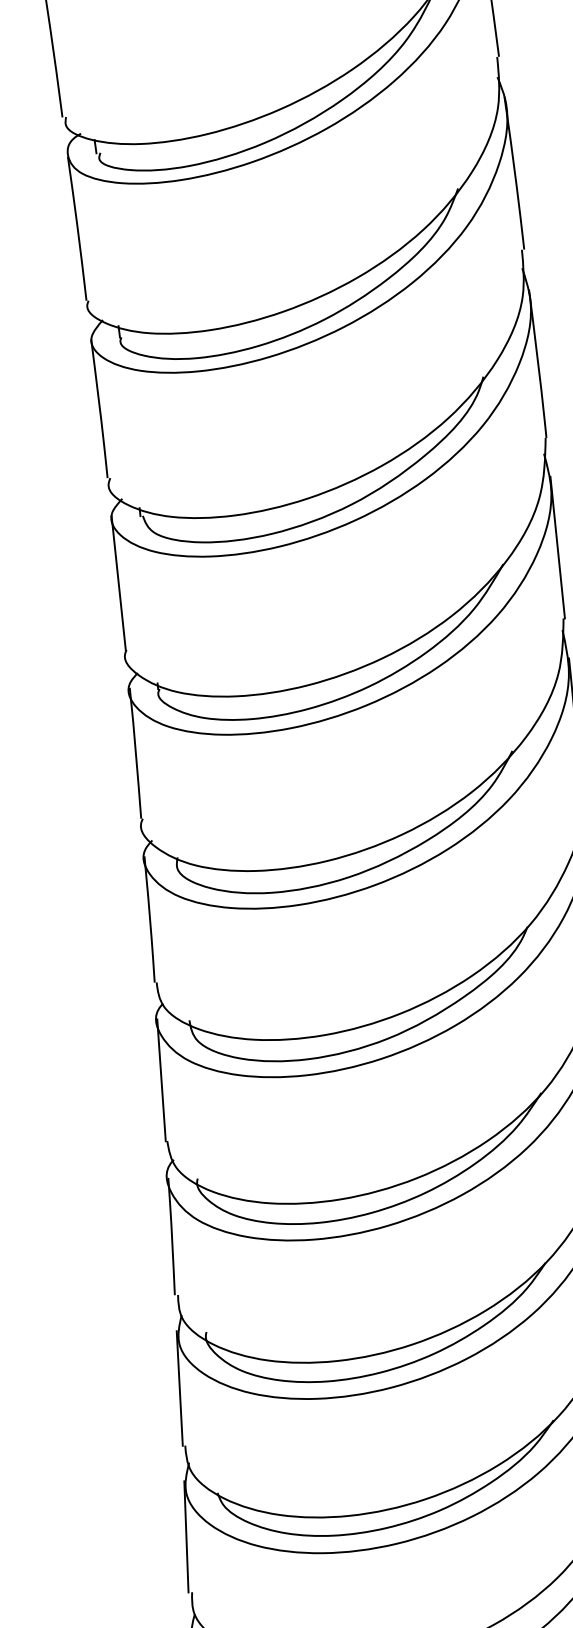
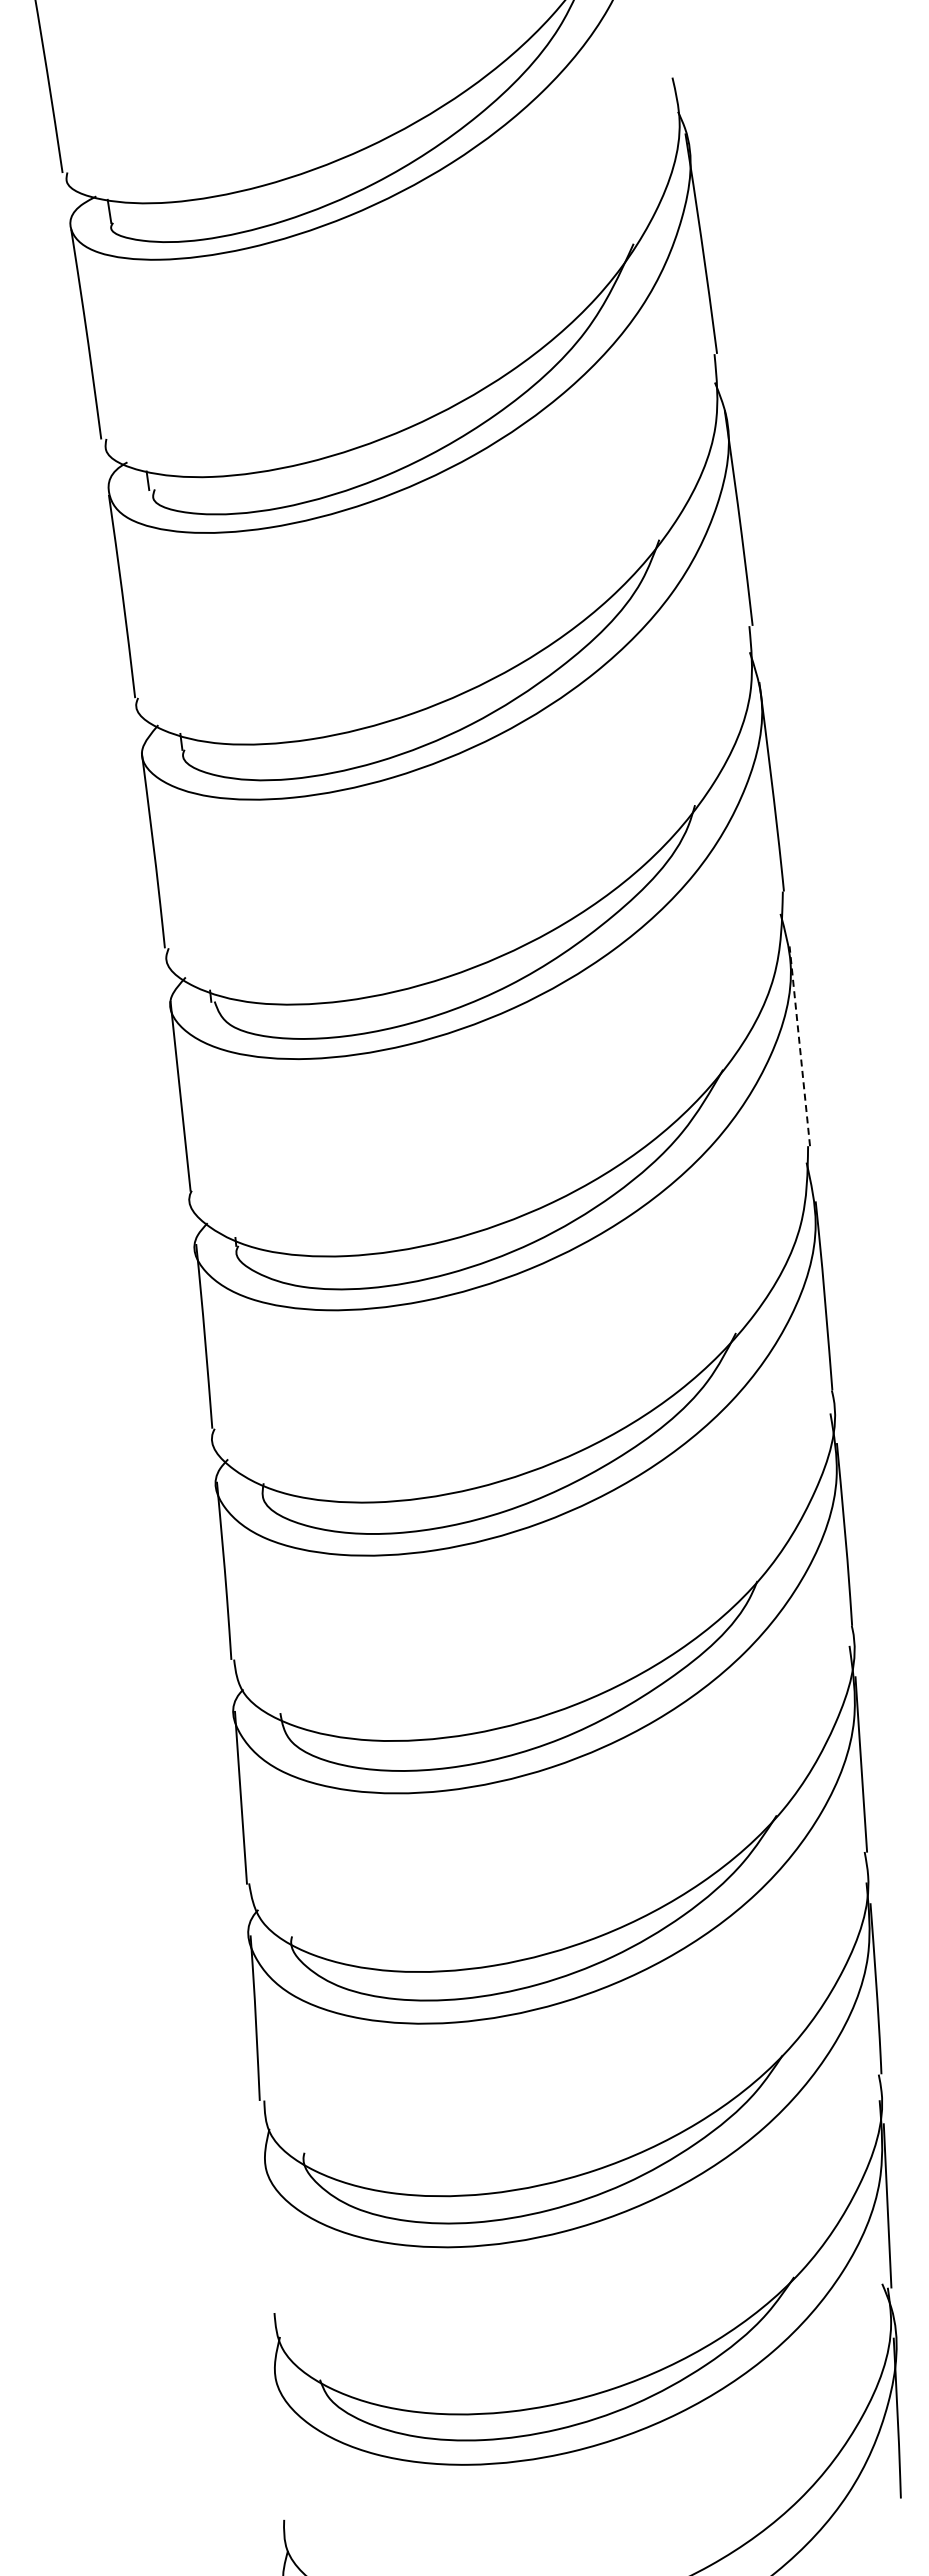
line: (557, 547) -> (799, 1045), solid -> dashed
line: (179, 1388) -> (266, 2232), removed
line: (186, 1536) -> (276, 2441), removed

